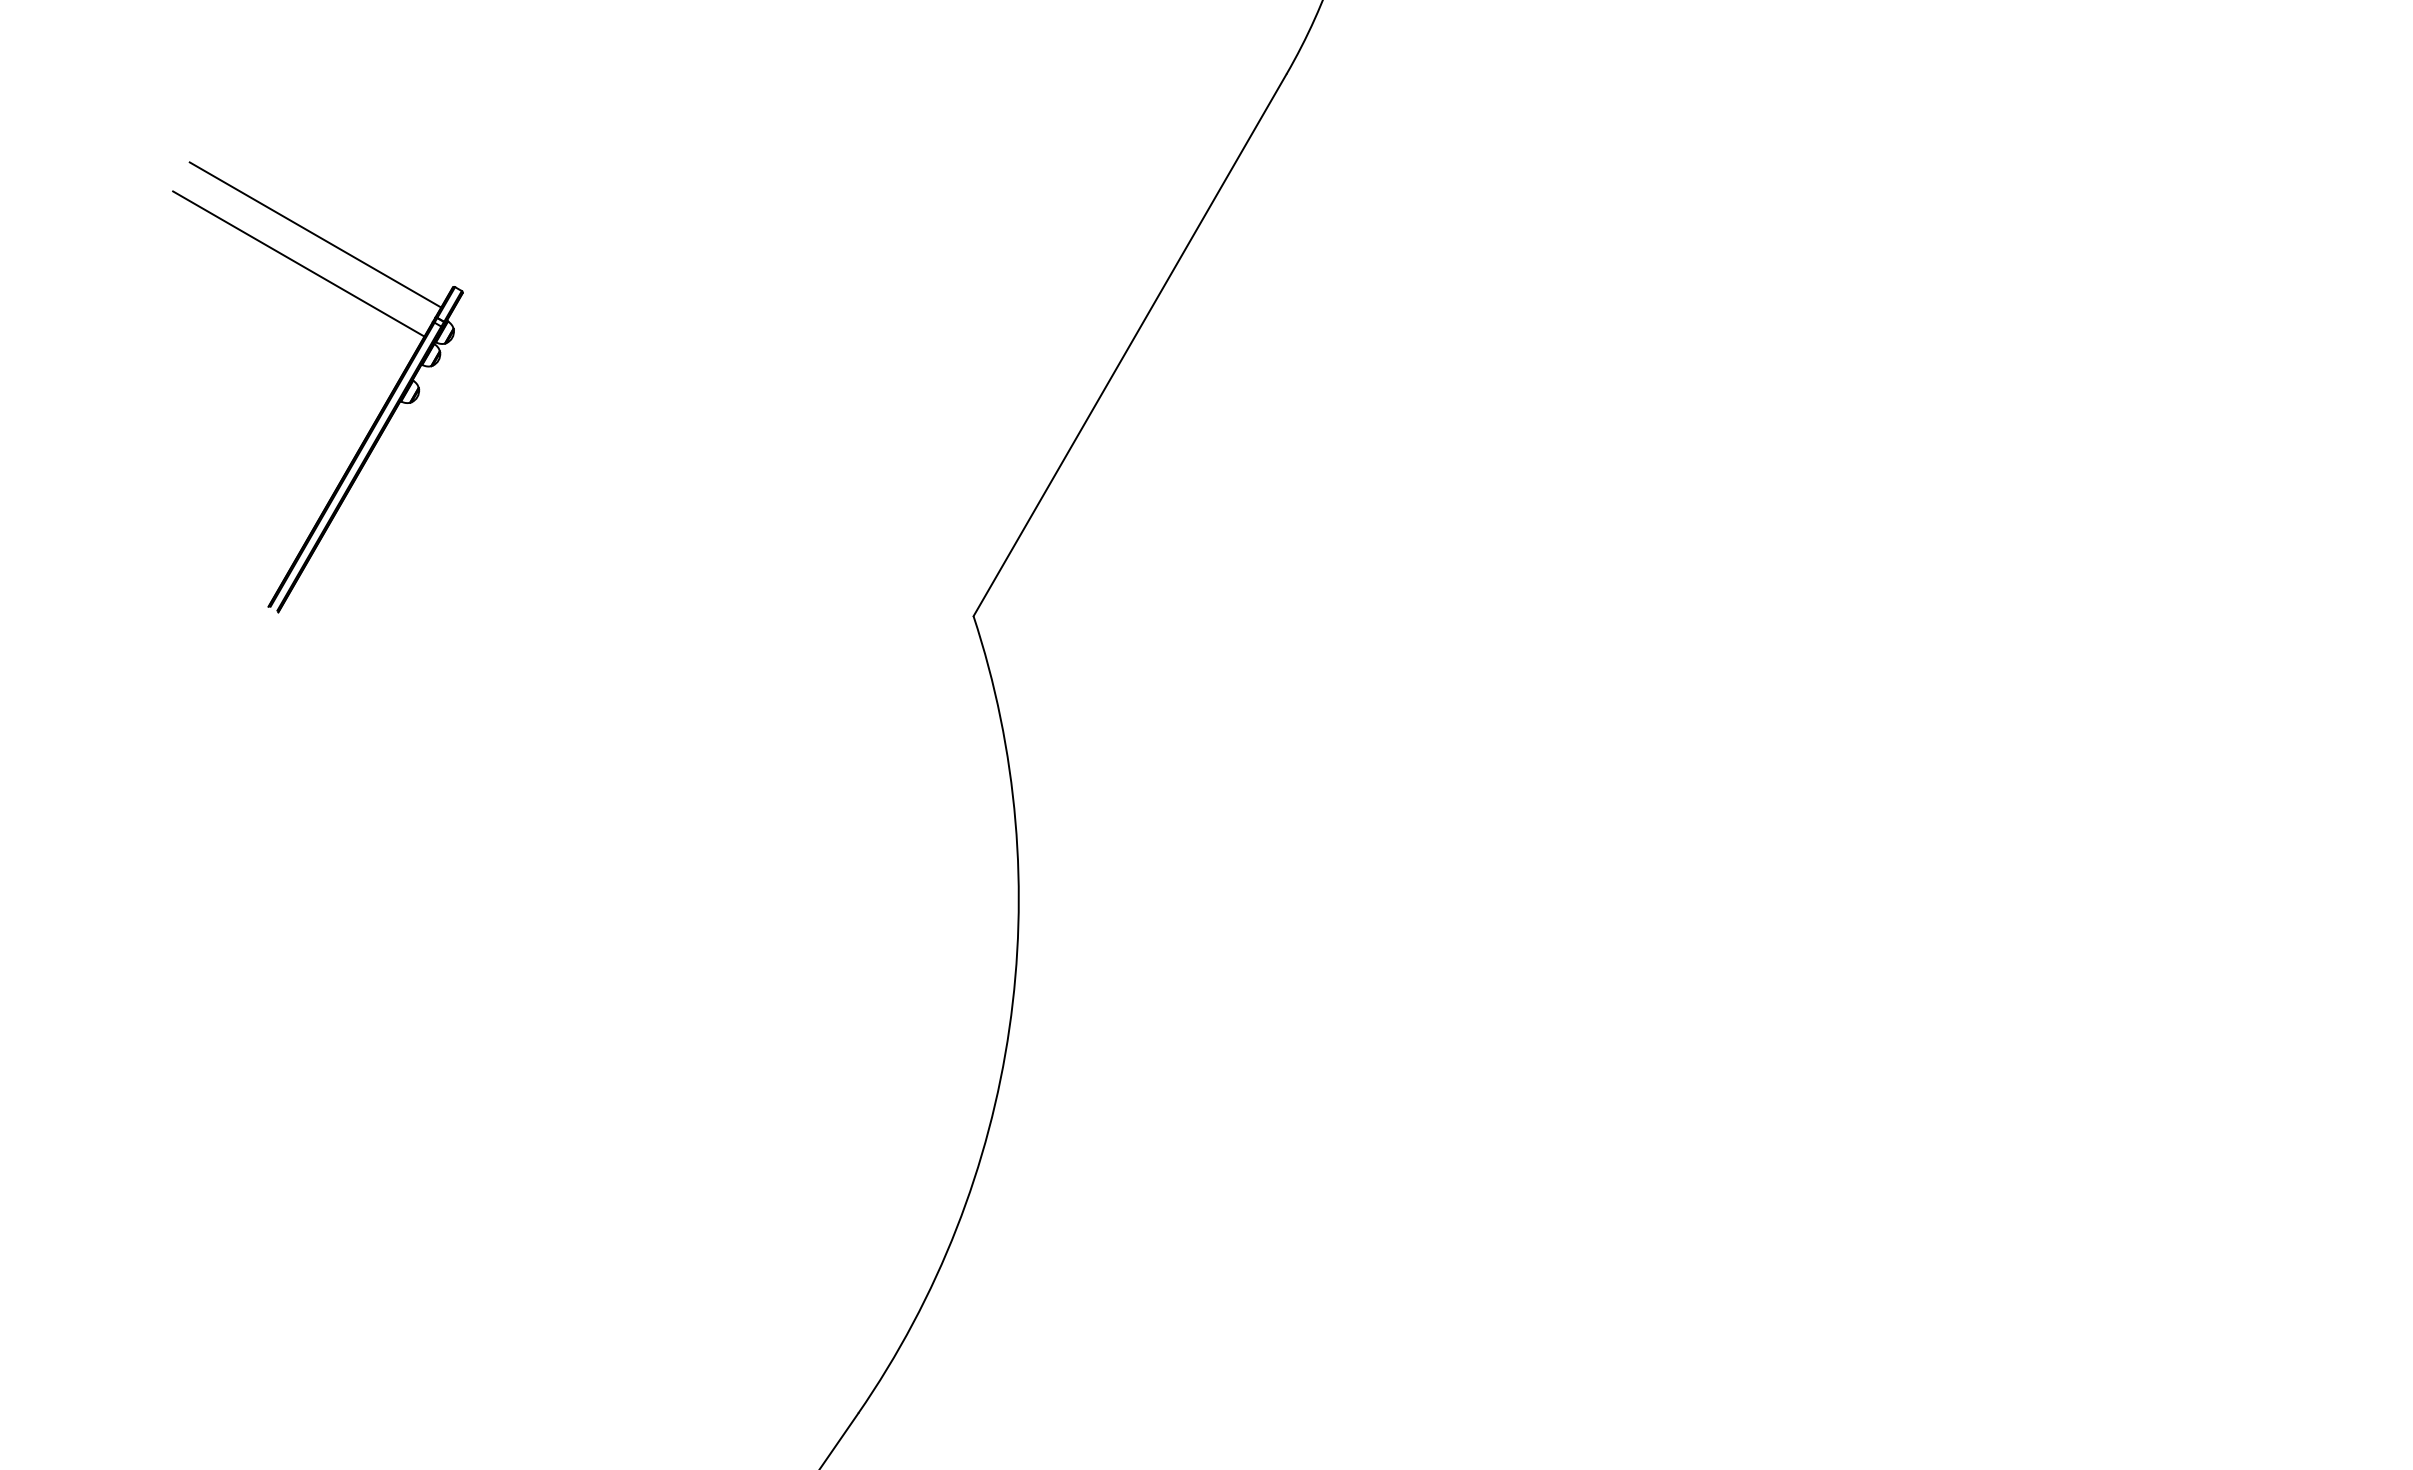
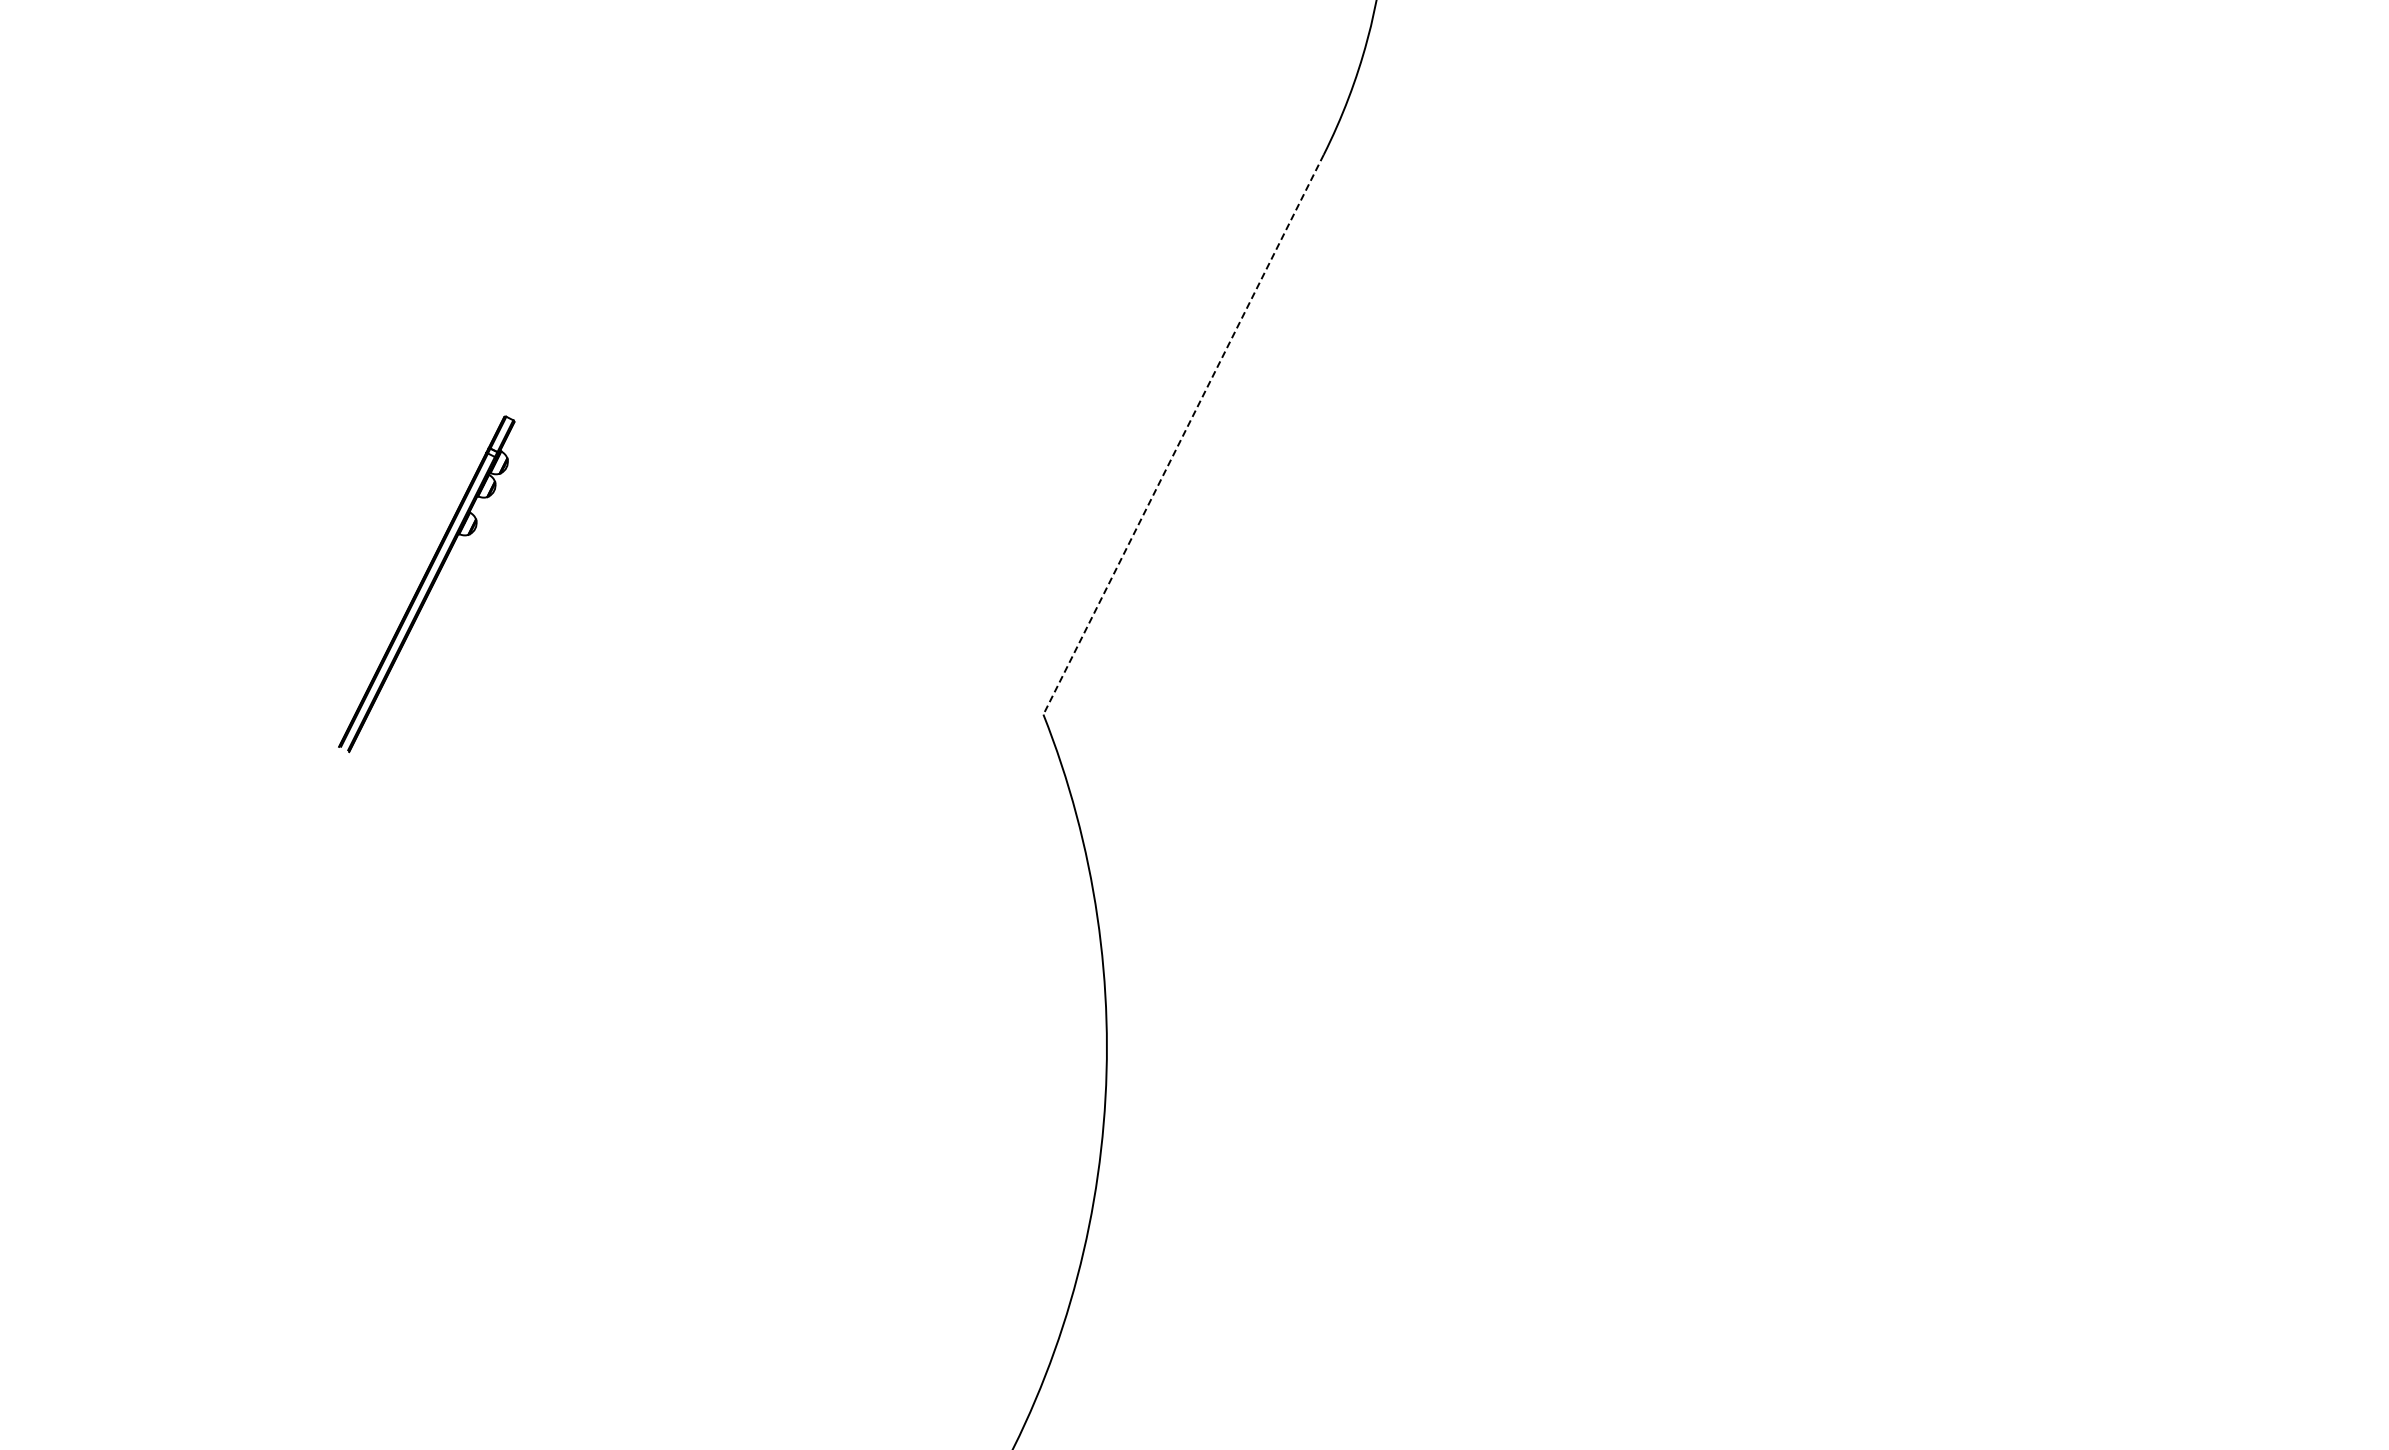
line: (315, 234) -> (363, 372), removed
line: (298, 263) -> (348, 402), removed
line: (1130, 345) -> (1184, 434), solid -> dashed

